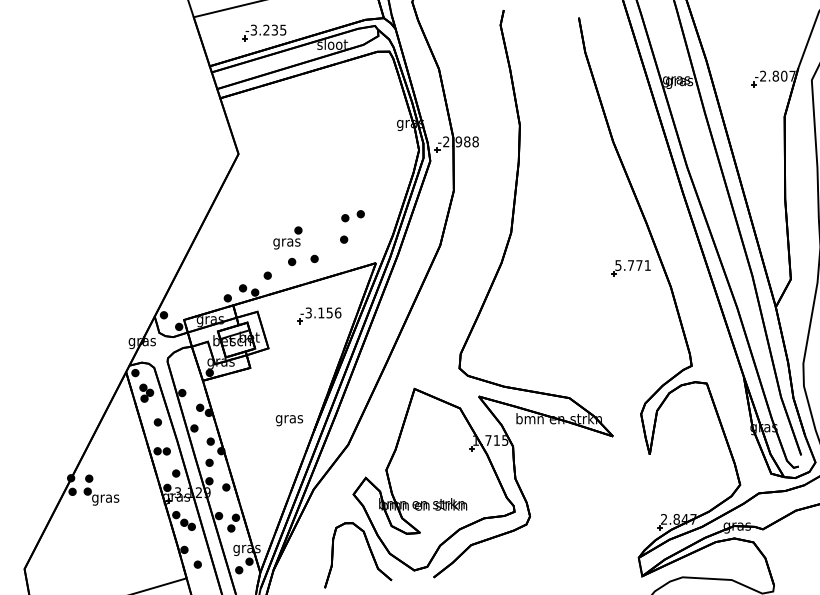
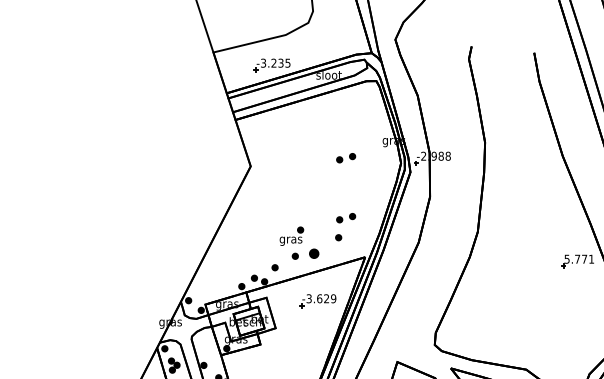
part: (352, 144) -> (345, 158), added
part: (314, 258) -> (314, 253), size x1.6
text: (329, 312) -> (326, 298), -3.156 -> -3.629

